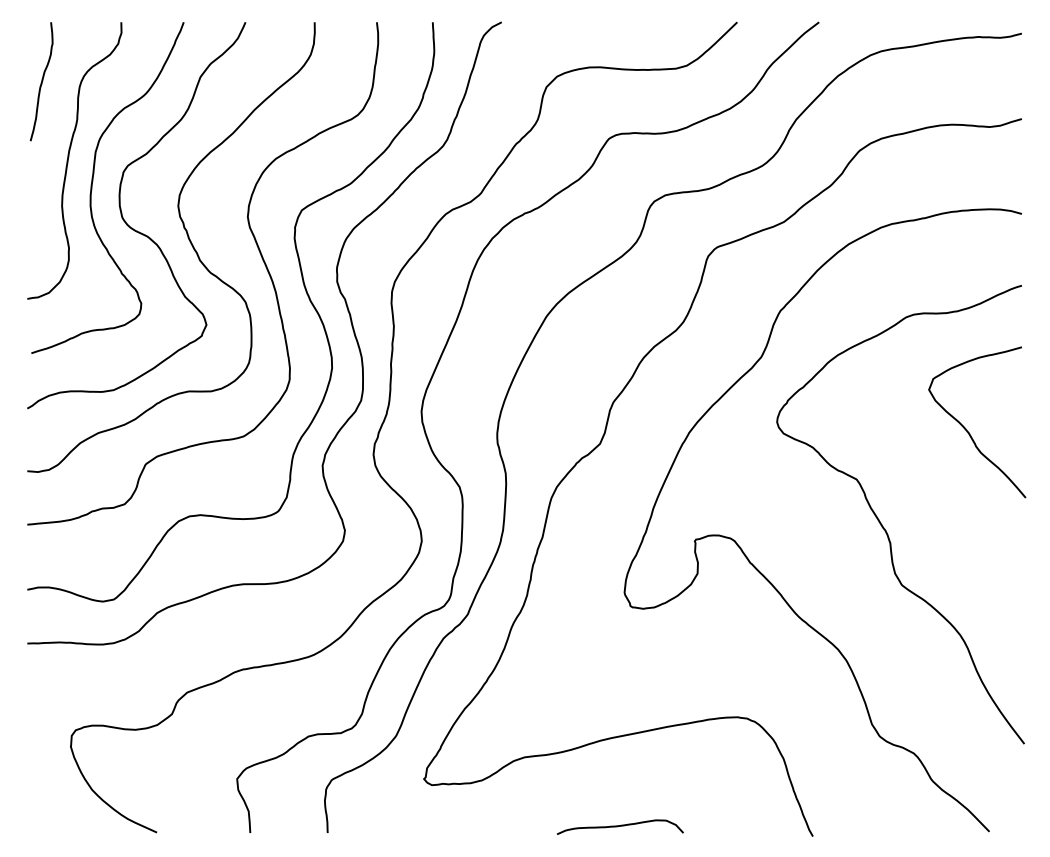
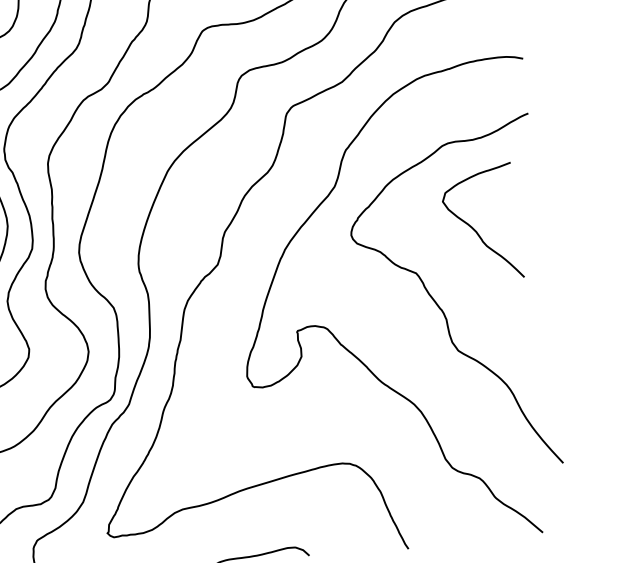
curve: (966, 428) -> (474, 228), moved

